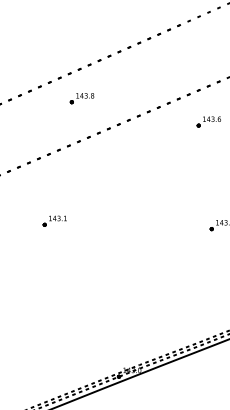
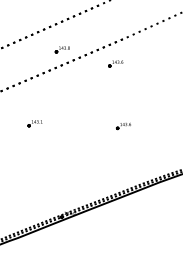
part: (80, 98) -> (61, 49), moved
part: (53, 221) -> (34, 123), moved

